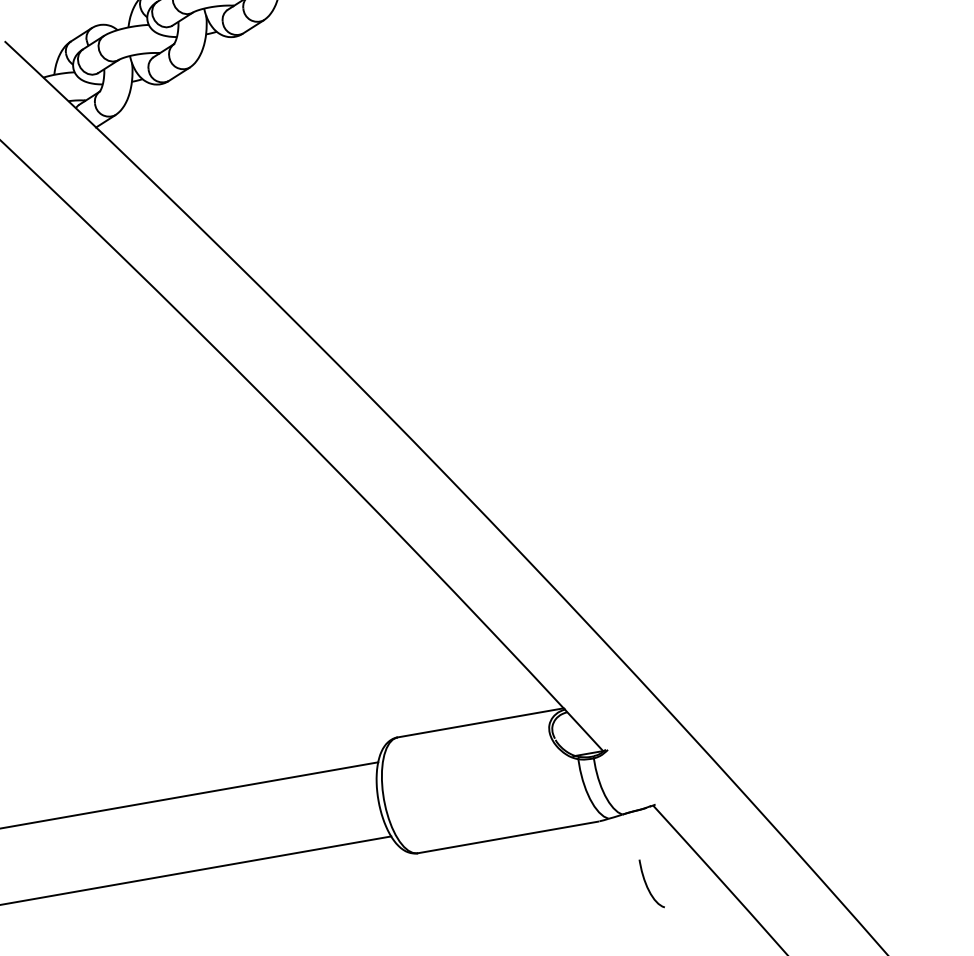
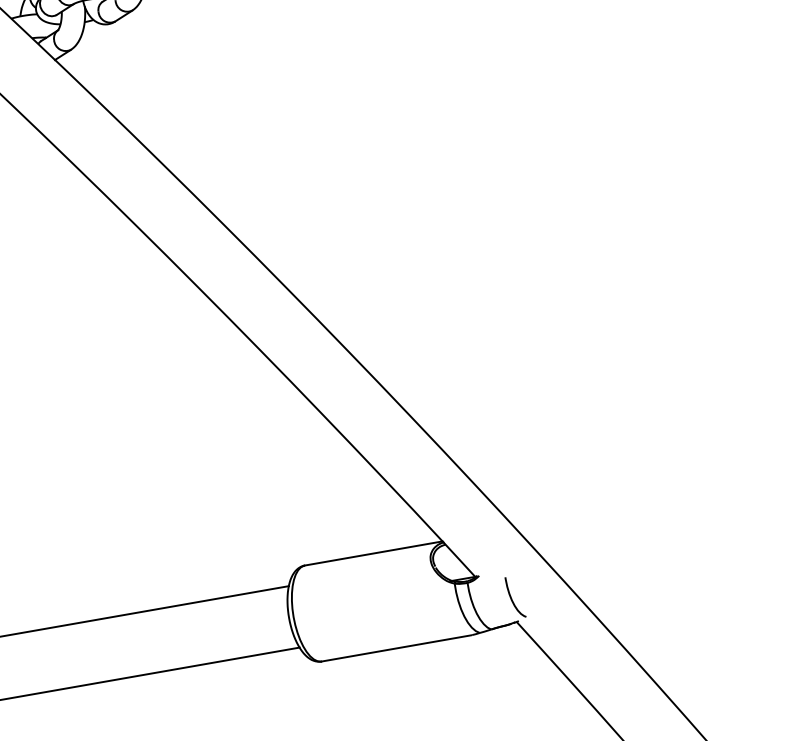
curve: (647, 884) -> (512, 597), moved

